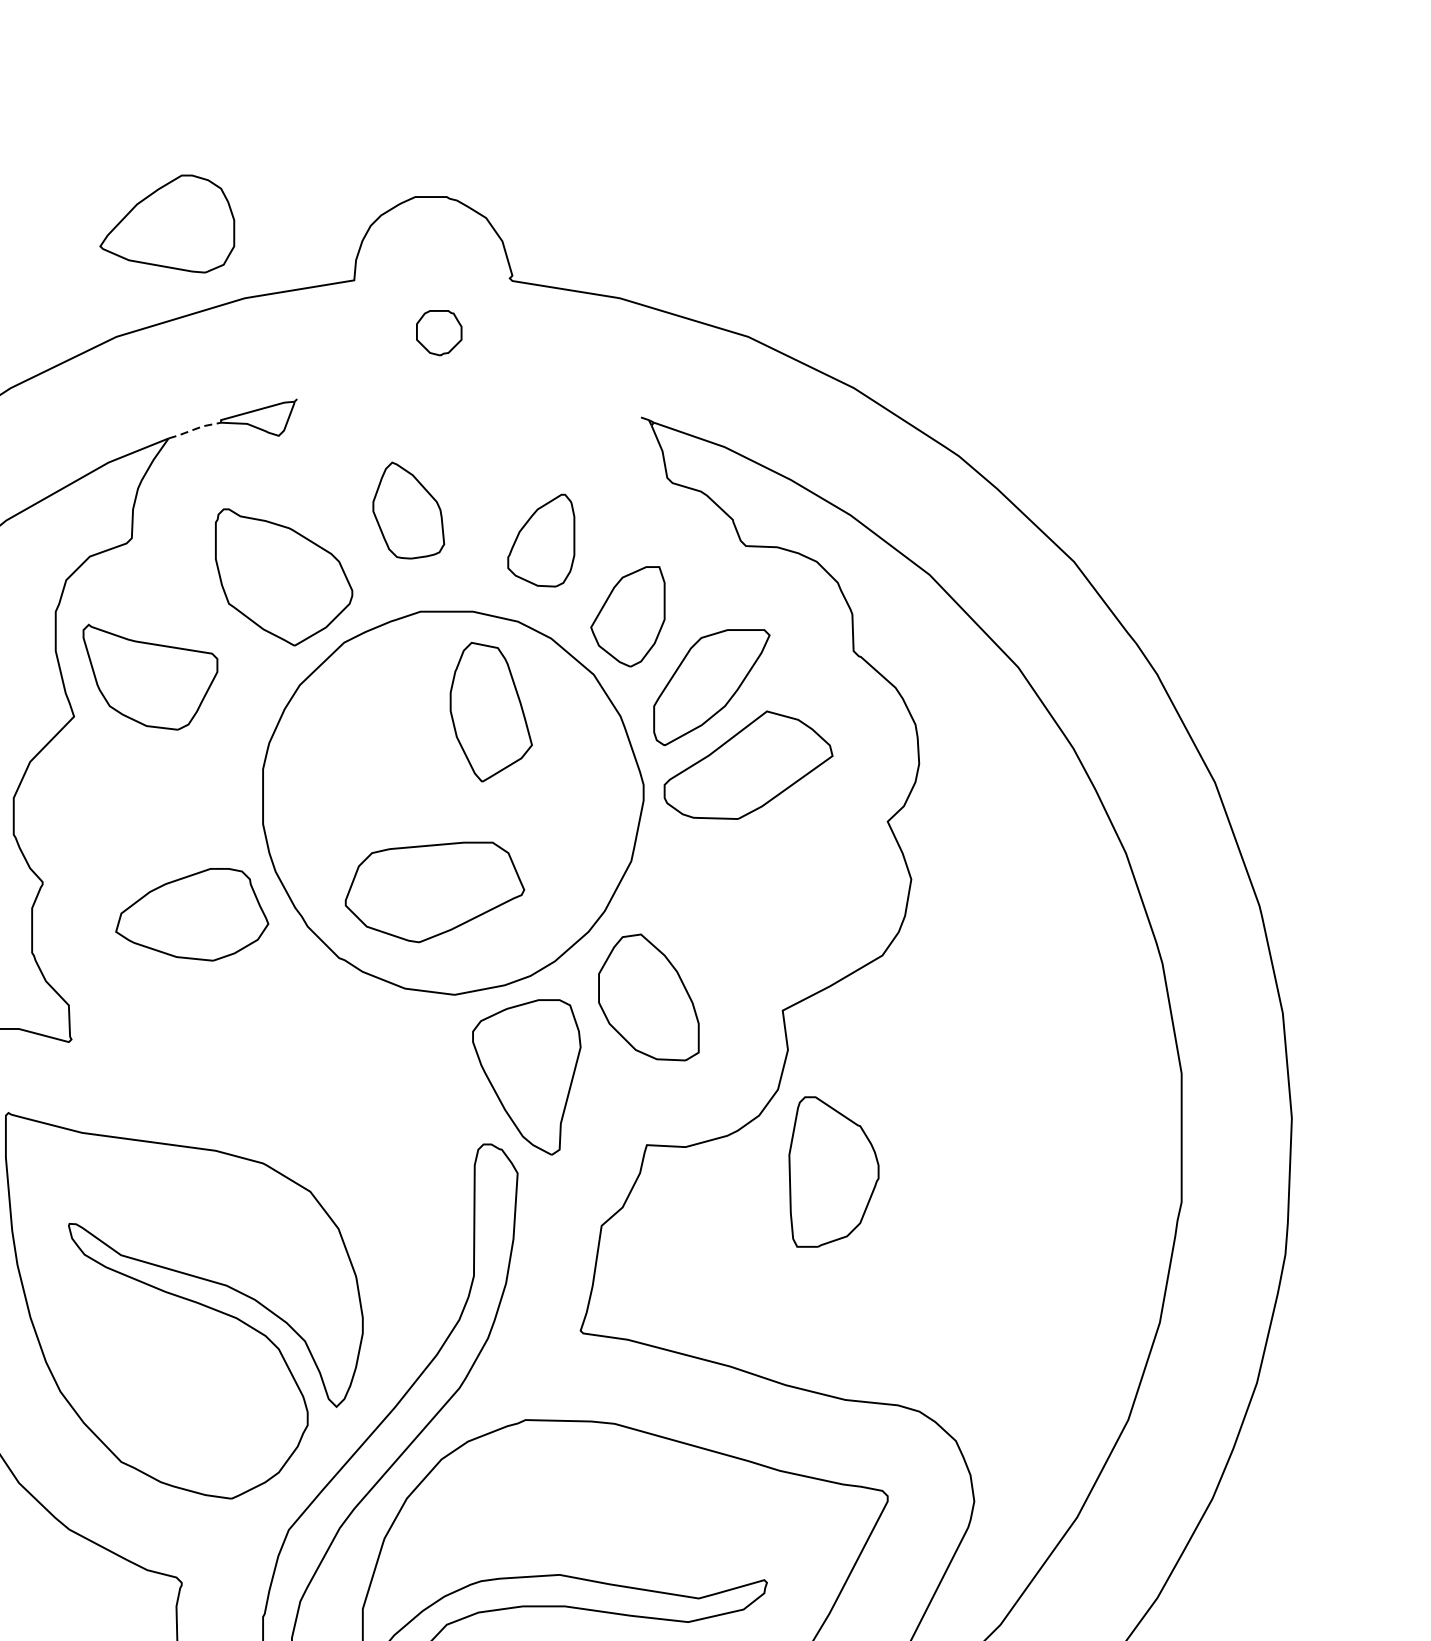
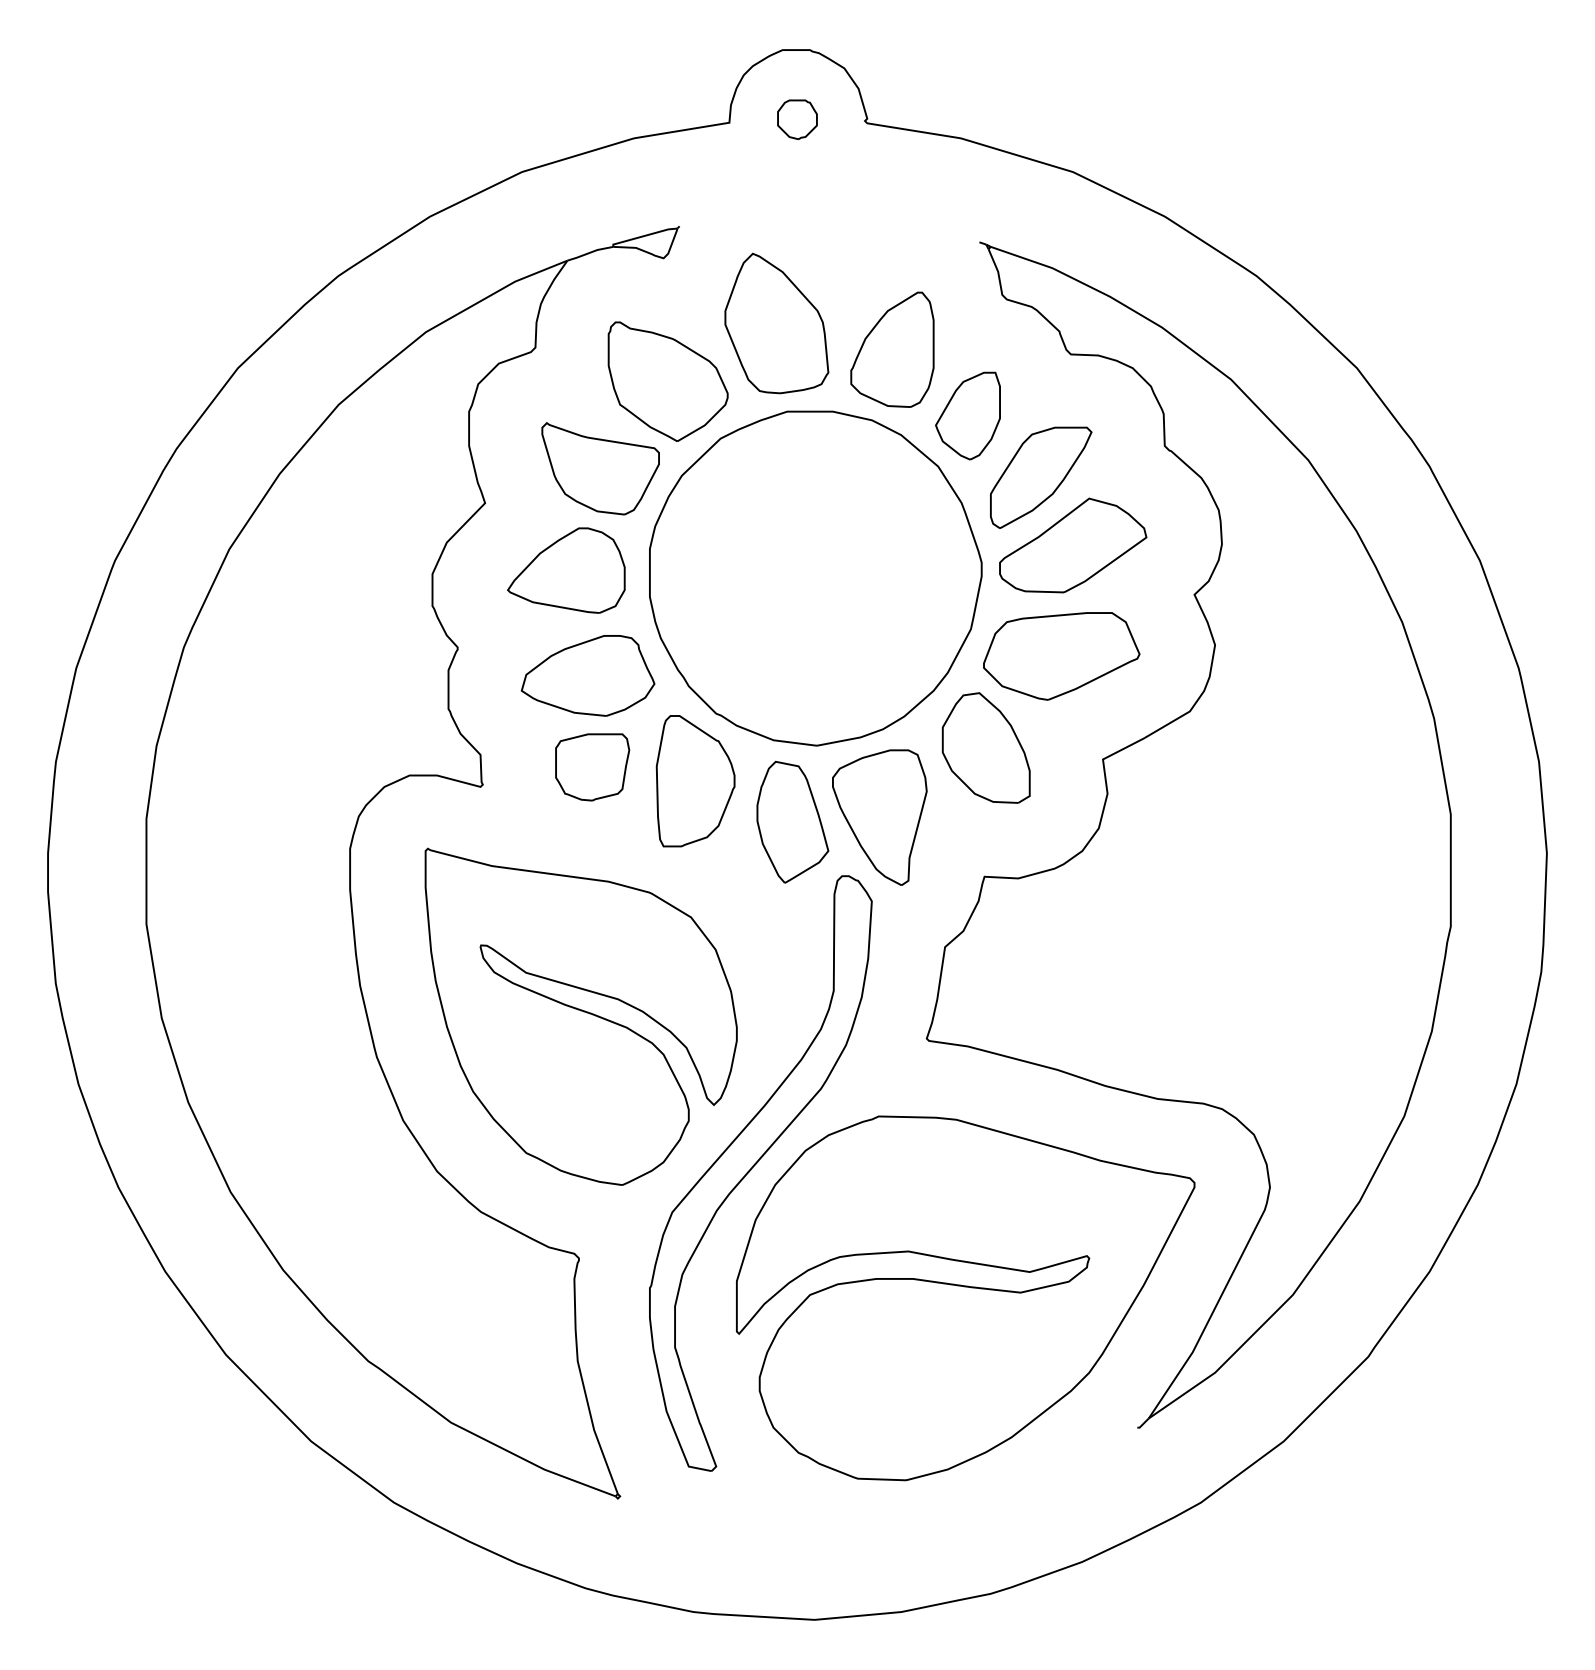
part: (167, 223) -> (566, 570), moved
part: (439, 332) -> (797, 119), moved
line: (194, 429) -> (590, 252), dashed -> solid
part: (408, 510) -> (776, 323), size x1.67
part: (541, 540) -> (892, 349), size x1.43
part: (150, 676) -> (600, 468), moved
part: (490, 711) -> (792, 821), moved
part: (434, 892) -> (1061, 656), moved
part: (197, 1019) -> (592, 767), added
part: (833, 1172) -> (695, 781), moved

